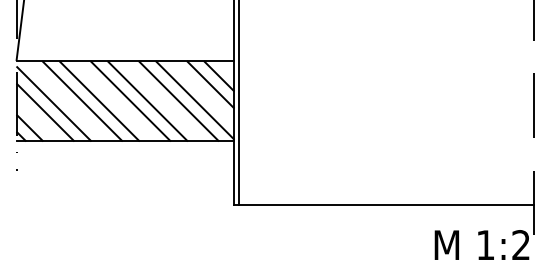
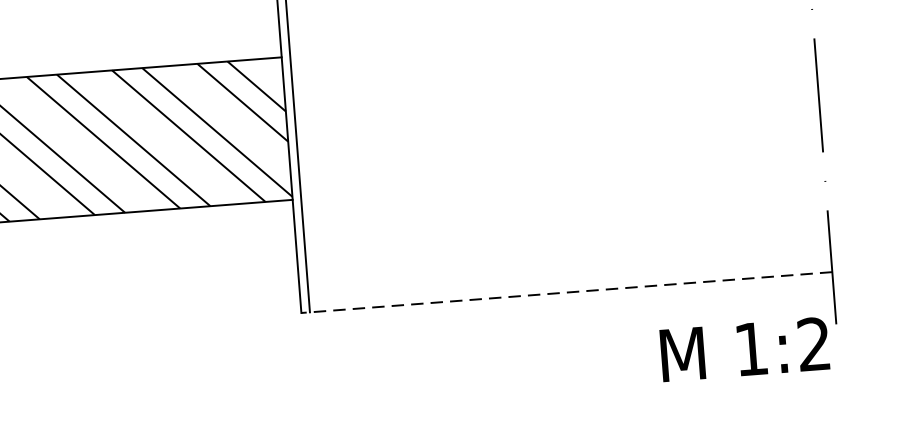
line: (384, 205) -> (566, 292), solid -> dashed

